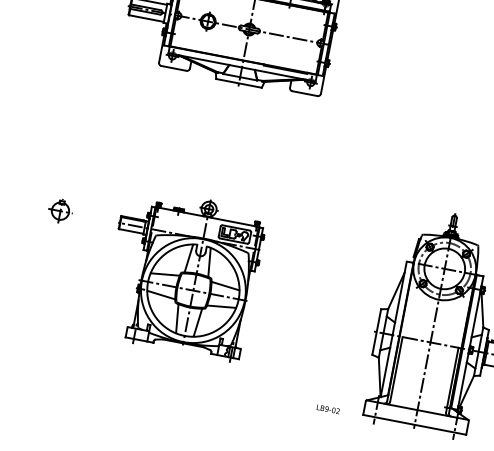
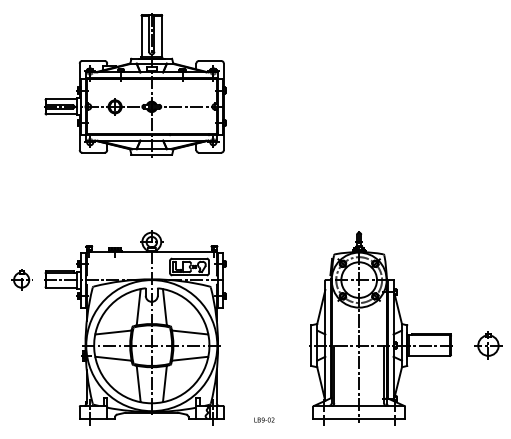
part: (60, 210) -> (21, 279), moved
part: (183, 273) -> (135, 327), size x1.43
text: (328, 408) -> (264, 419), moved

